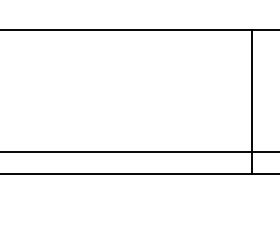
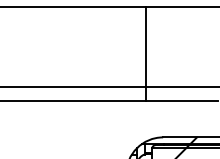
line: (252, 100) -> (145, 53), moved

